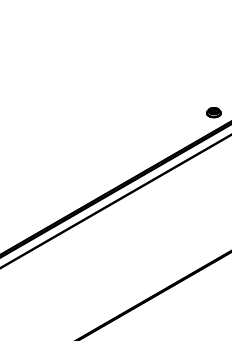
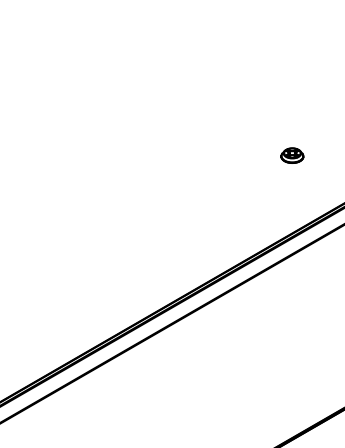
part: (213, 112) -> (291, 155), moved

